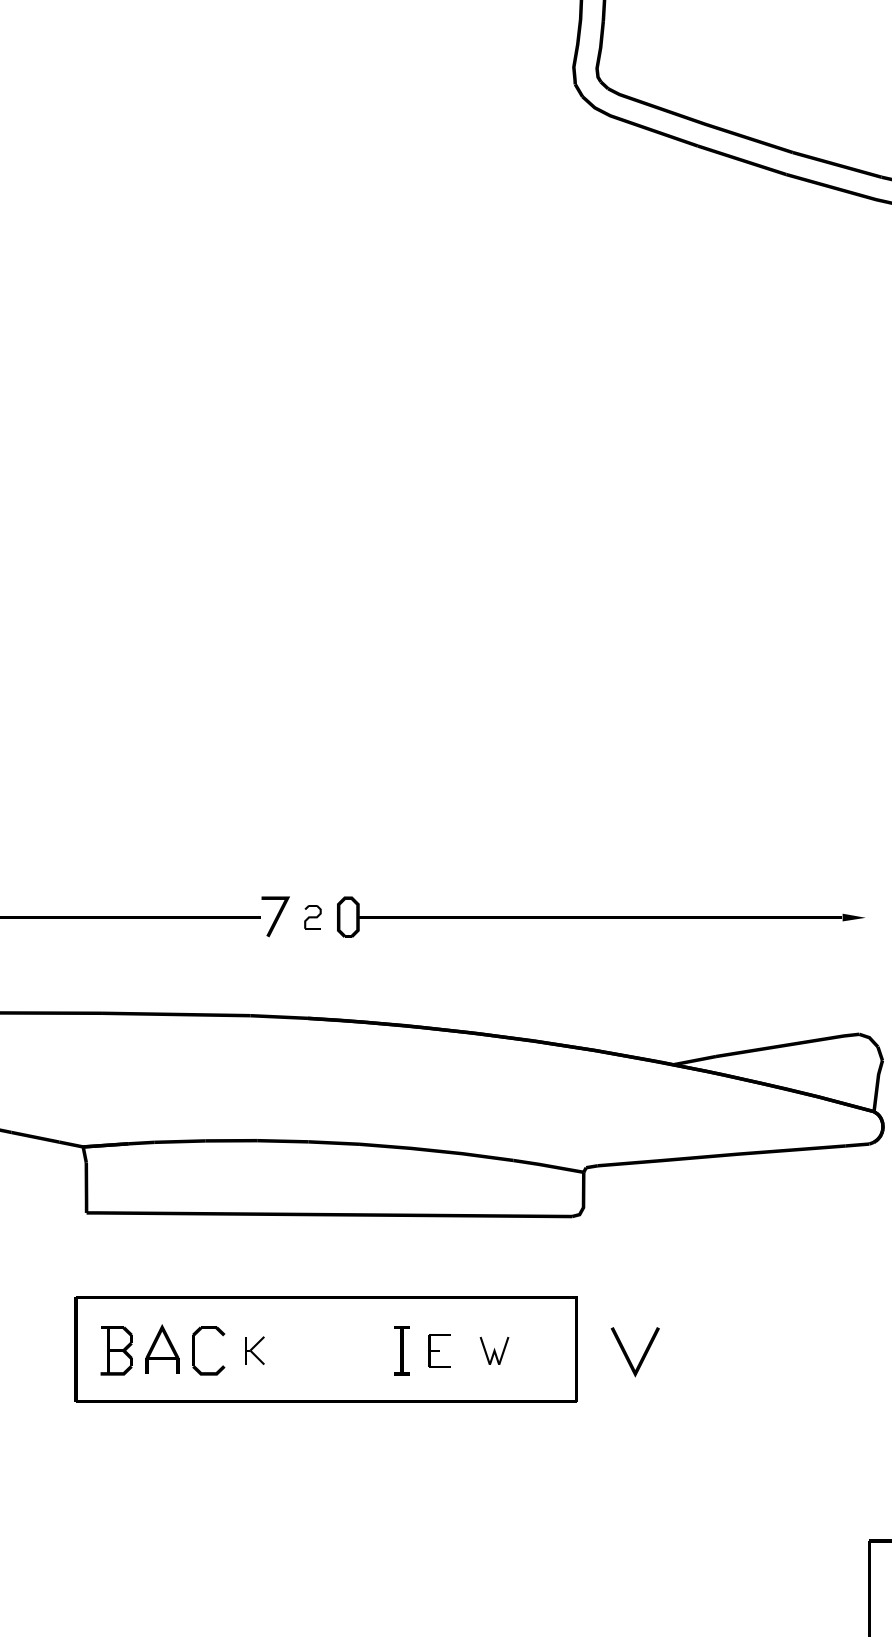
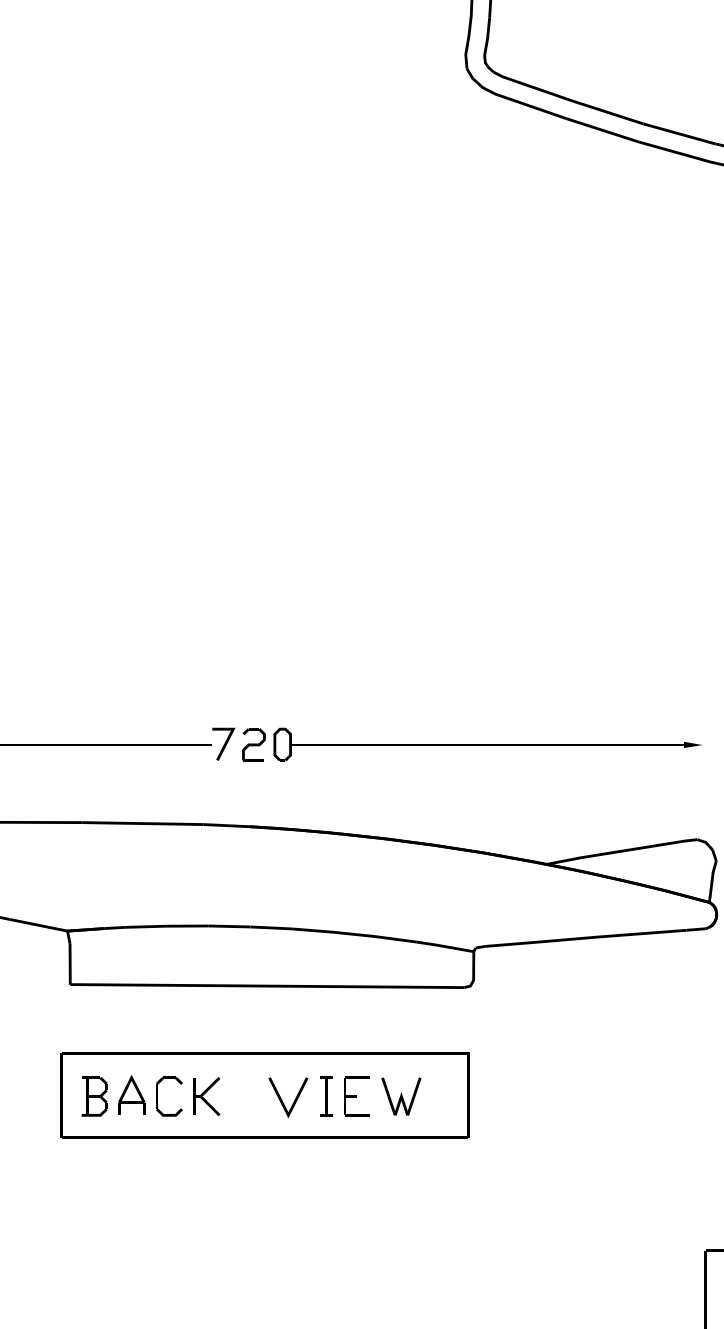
part: (312, 916) -> (253, 744), size x1.67
part: (254, 1350) -> (206, 1096), size x1.67
part: (439, 1350) -> (356, 1096), size x1.43
part: (494, 1350) -> (401, 1096), size x1.67
line: (628, 1356) -> (282, 1101), moved

